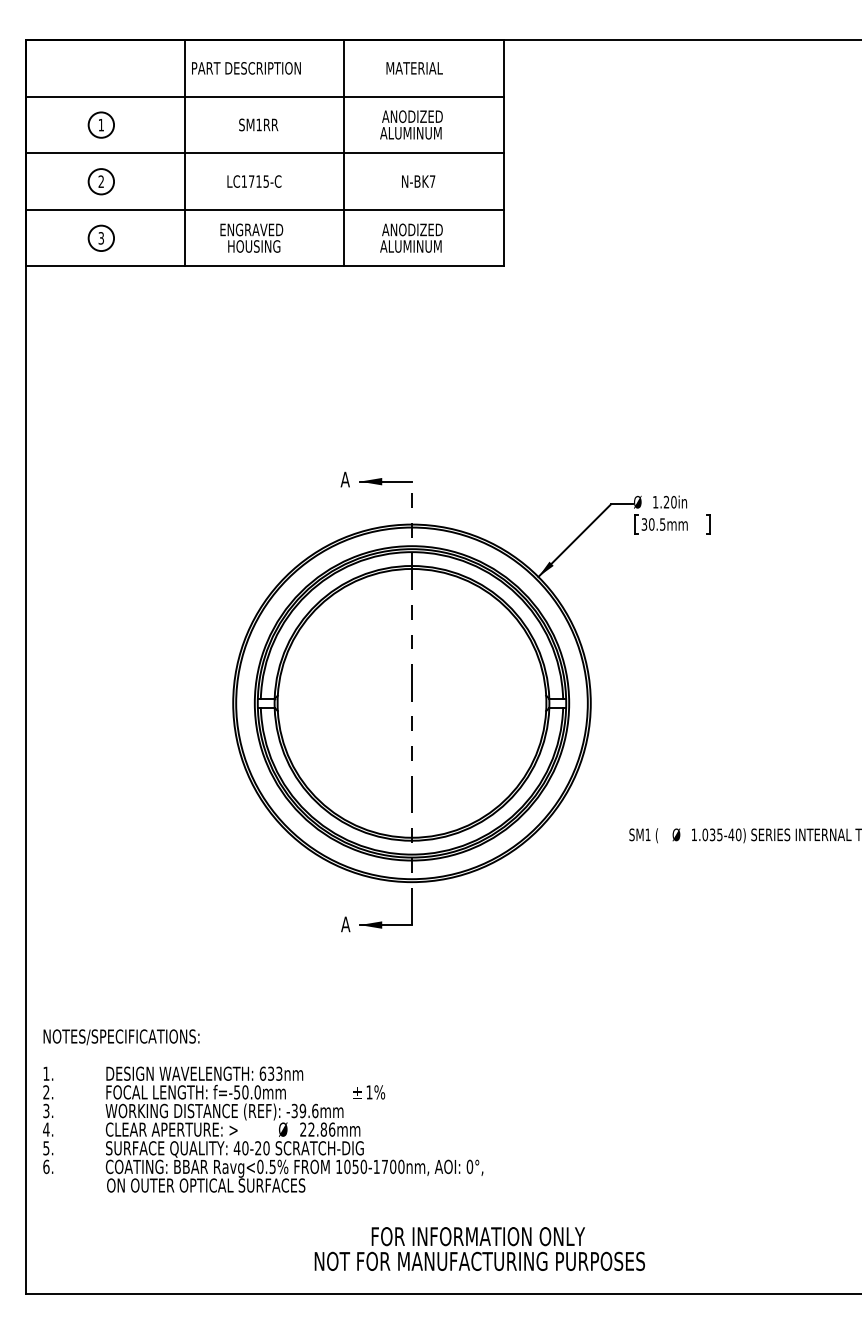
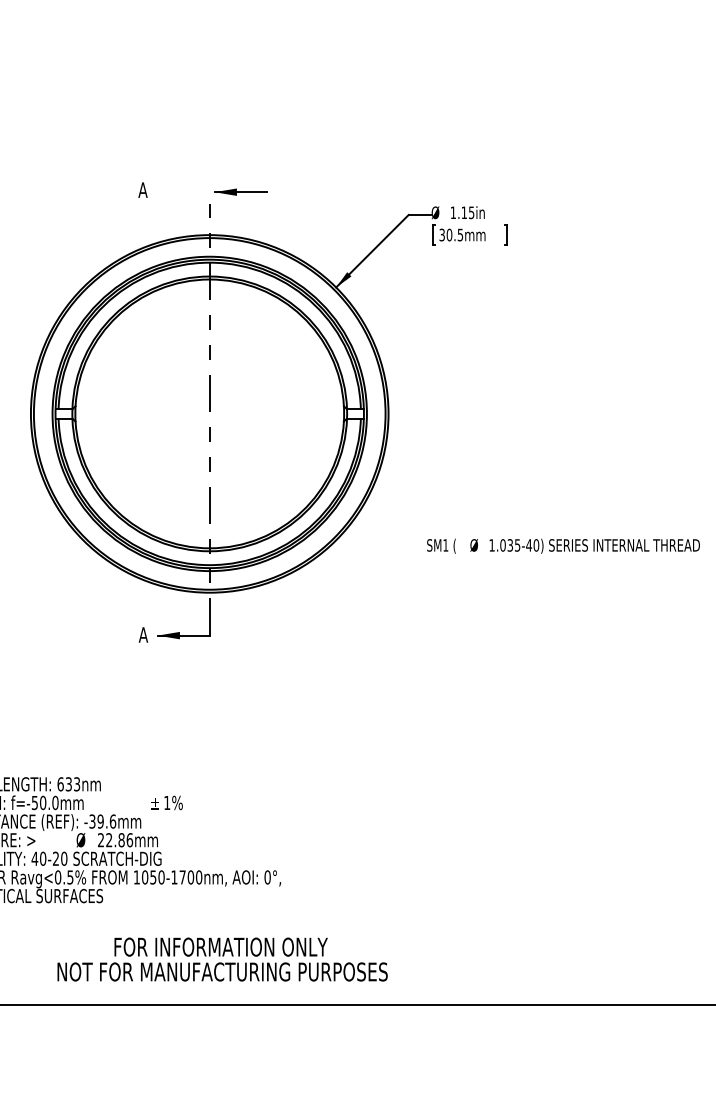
part: (385, 481) -> (240, 192), moved
text: (669, 501) -> (467, 212), 1.20in -> 1.15in
text: (479, 1248) -> (222, 959), moved

